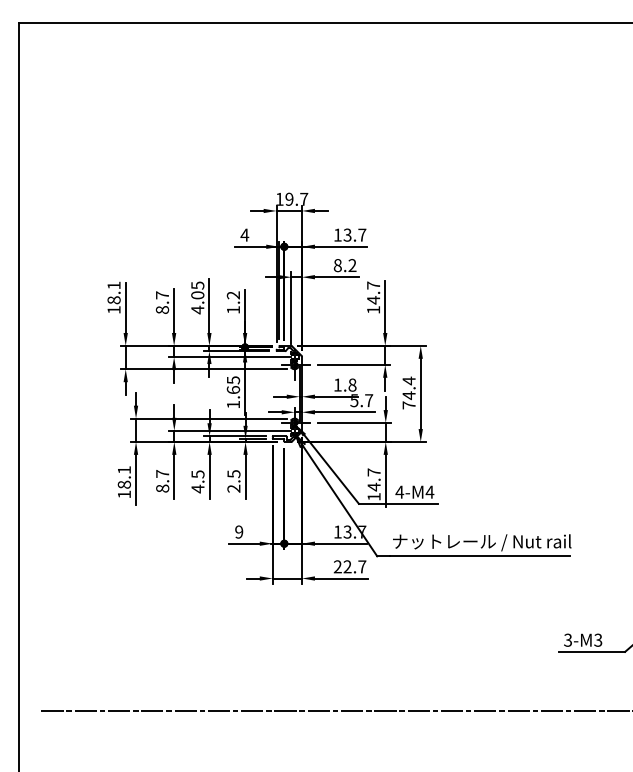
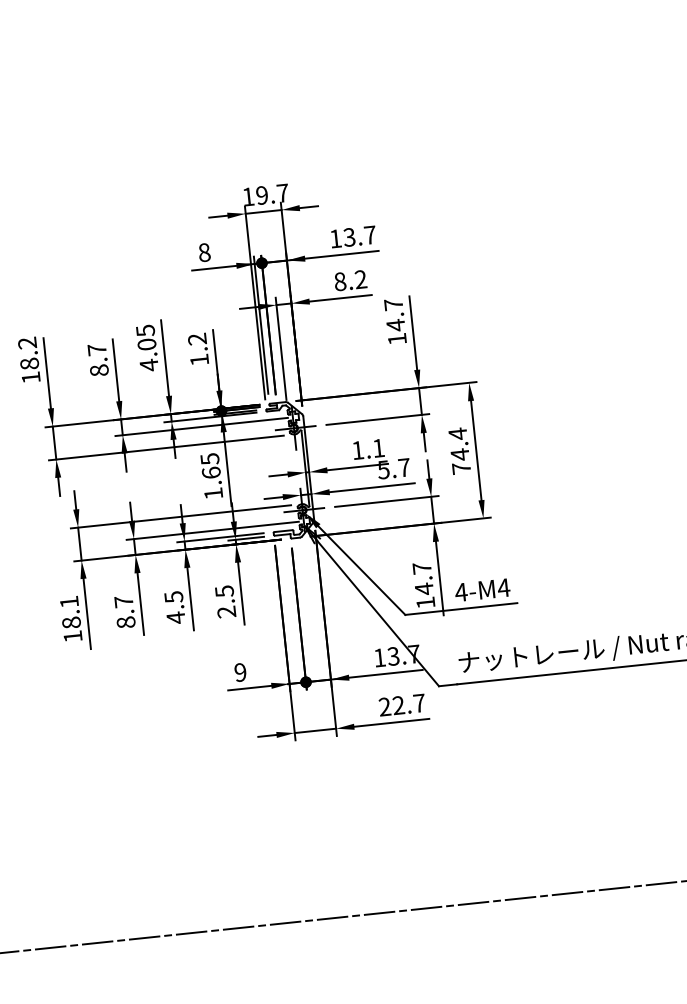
text: (244, 234) -> (203, 251), 4 -> 8
text: (113, 285) -> (26, 343), 18.1 -> 18.2
text: (352, 384) -> (378, 447), 1.8 -> 1.1

